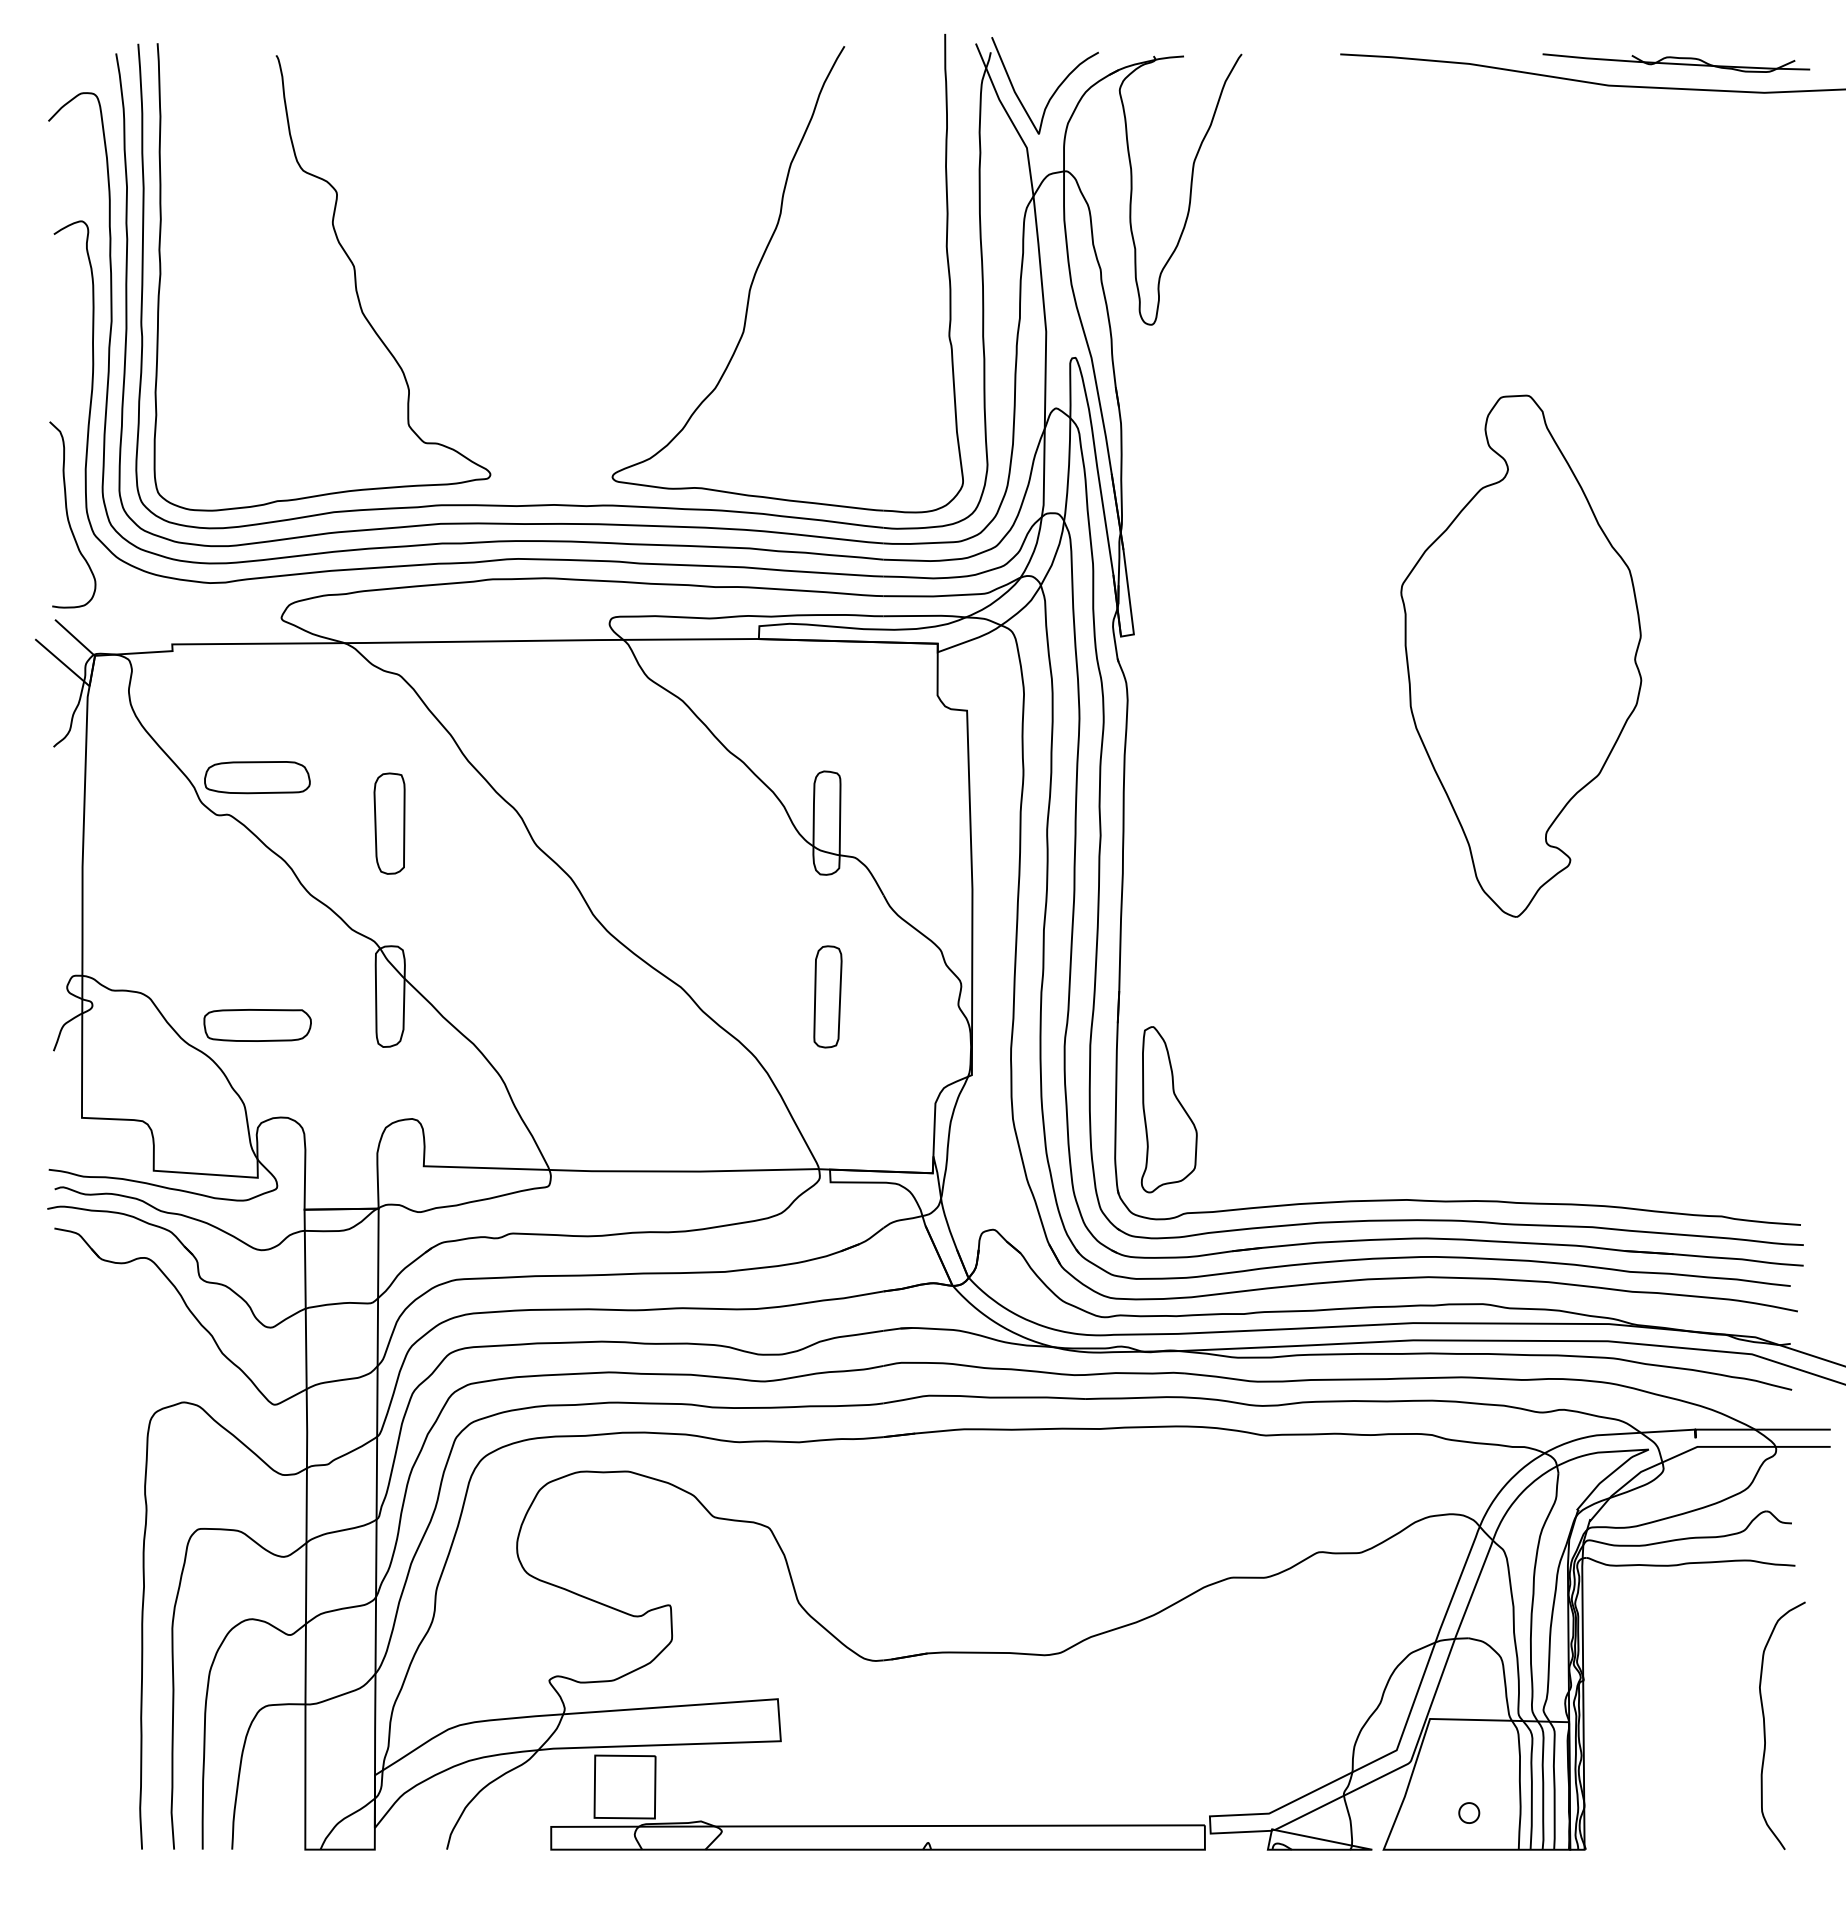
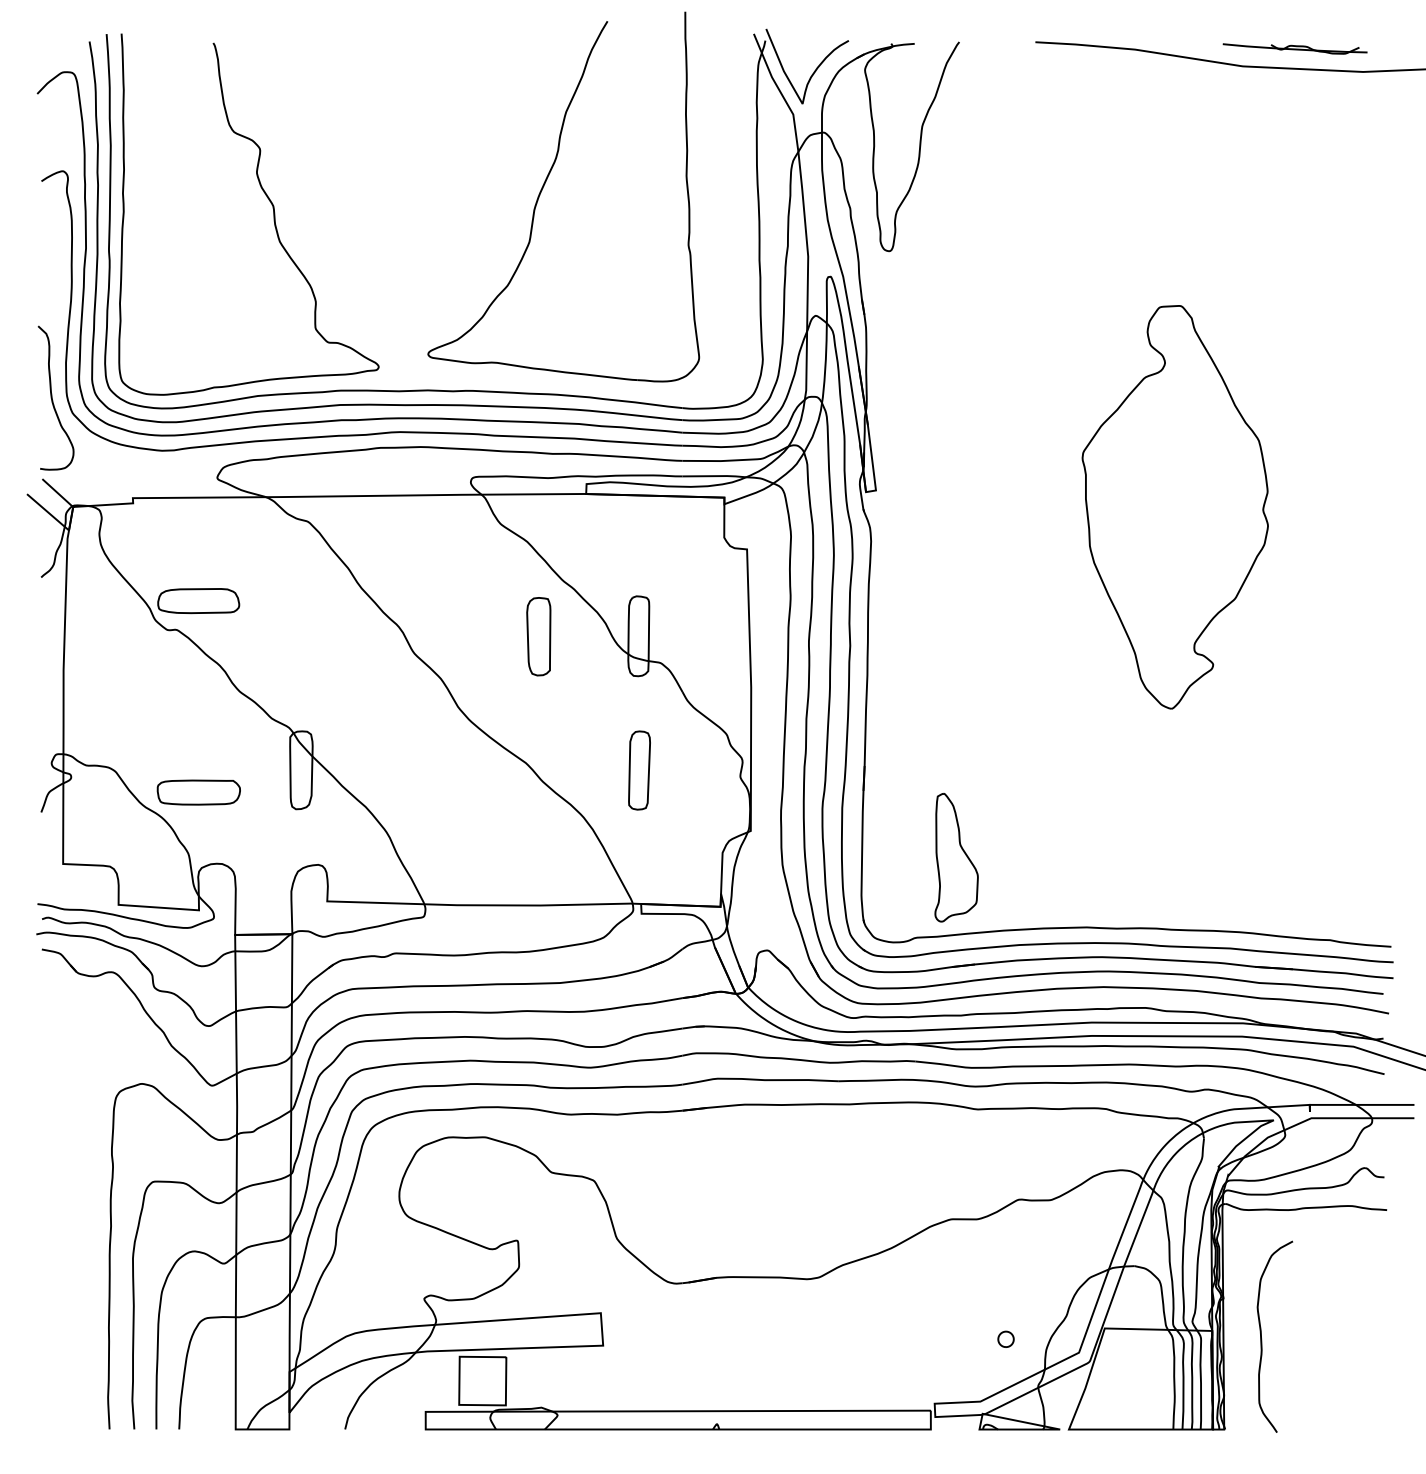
part: (1676, 62) -> (1295, 48), size x0.7
part: (761, 262) -> (543, 188), moved
part: (389, 823) -> (538, 636), moved
part: (1168, 1109) -> (956, 857), moved
curve: (1765, 1725) -> (1262, 1336), moved
part: (1469, 1812) -> (1006, 1338), moved

